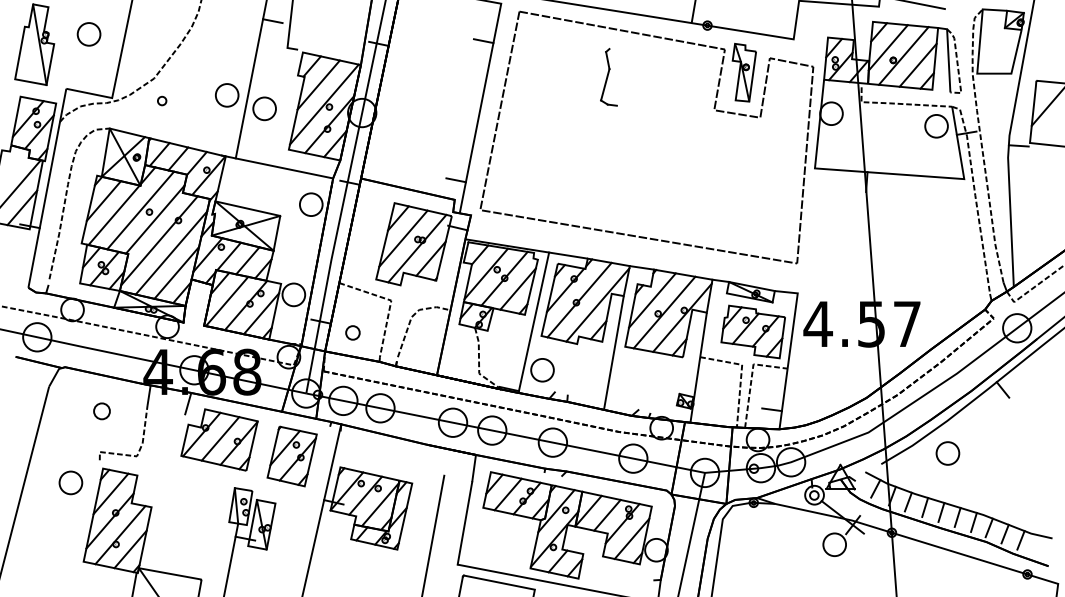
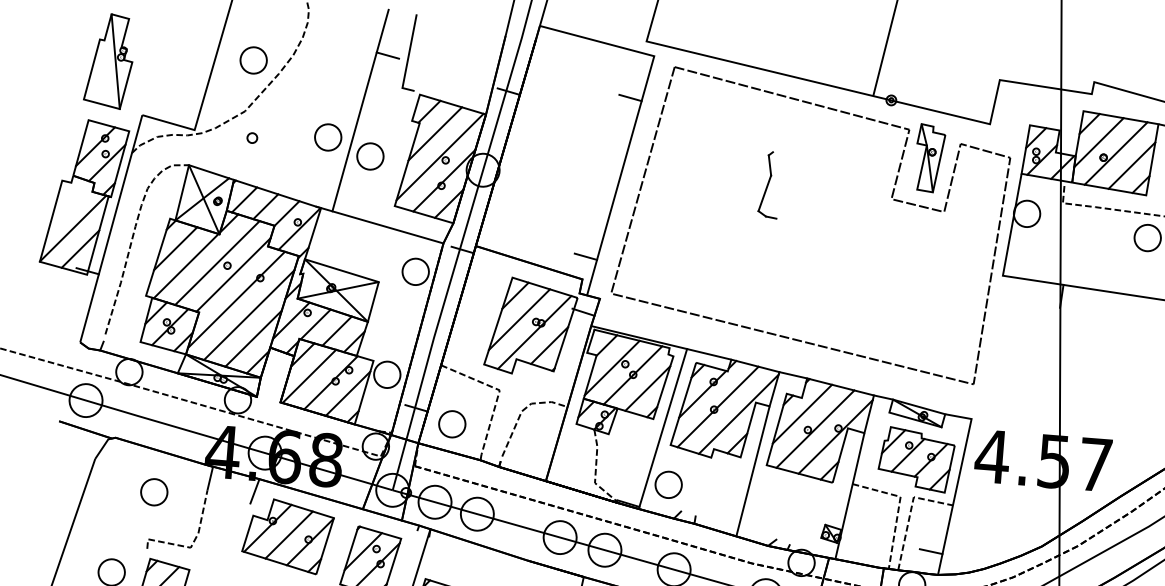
part: (88, 34) -> (252, 60), moved
part: (608, 77) -> (769, 185), moved
part: (352, 332) -> (451, 423), size x1.67
part: (101, 411) -> (153, 492), size x1.43

